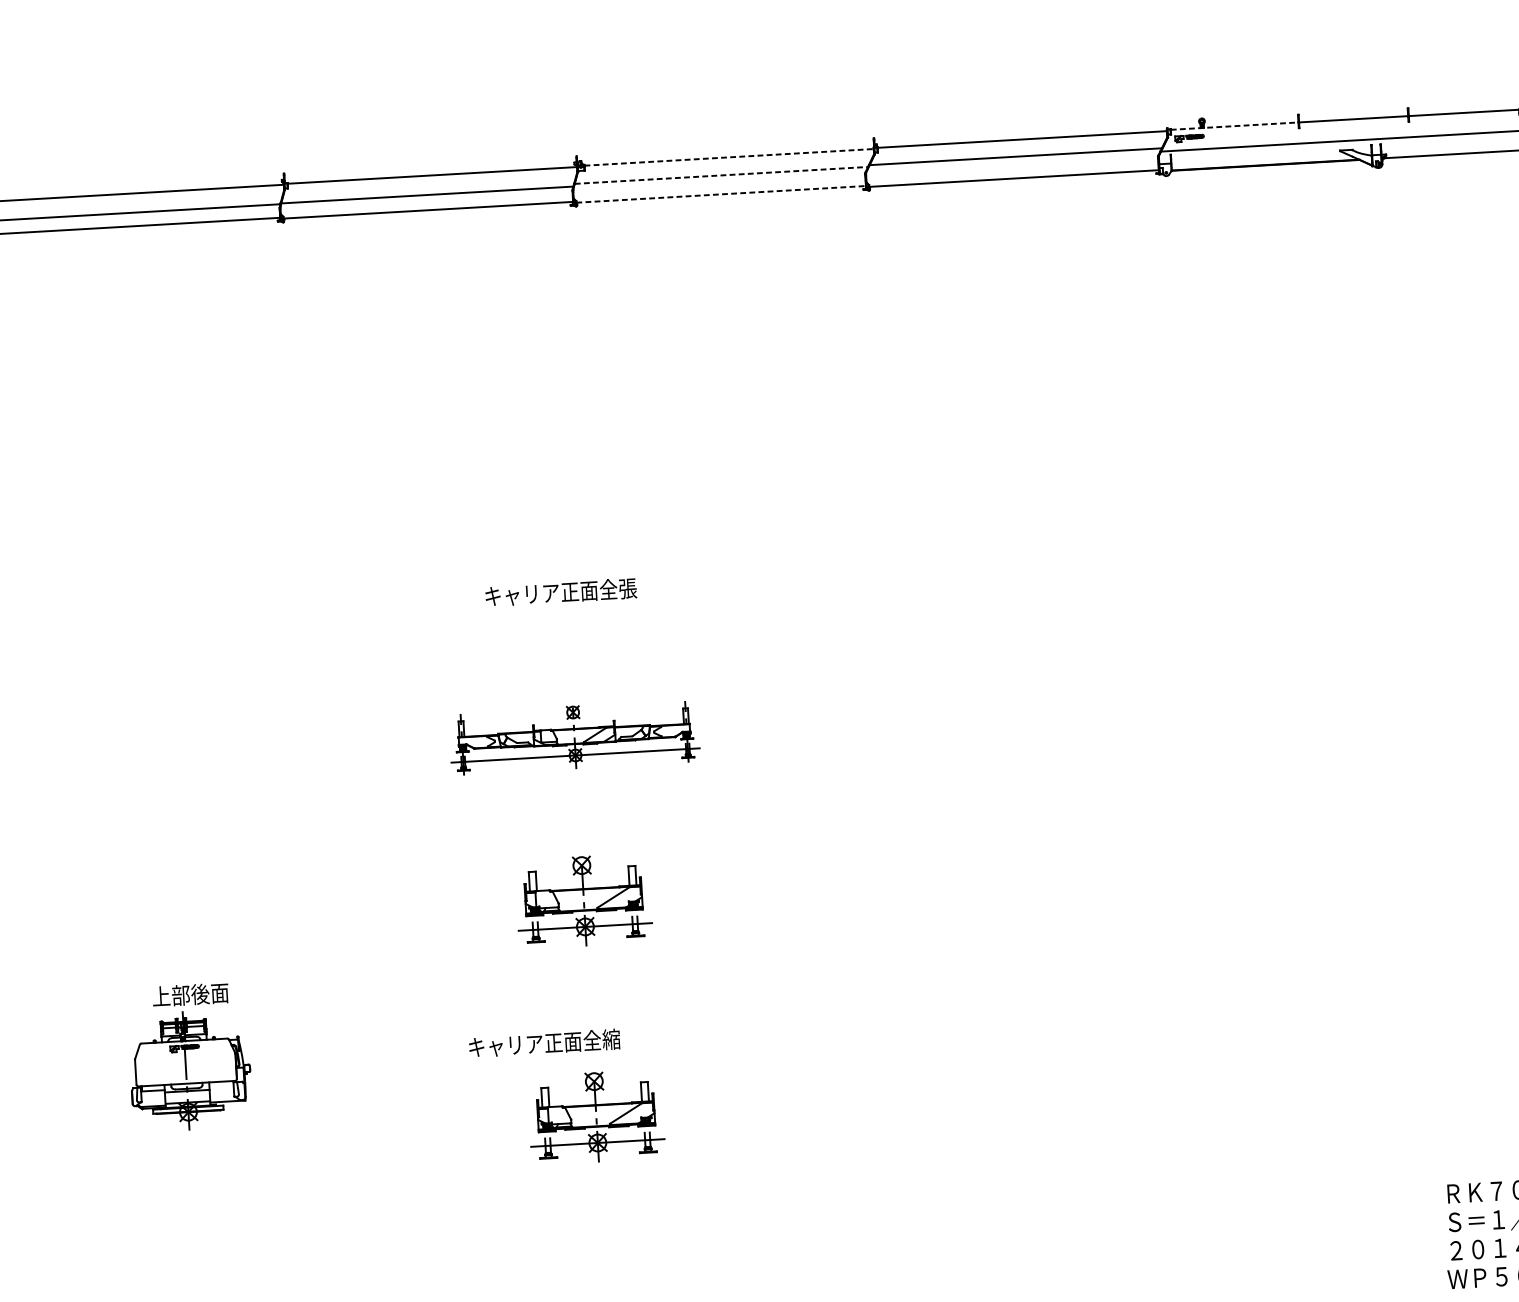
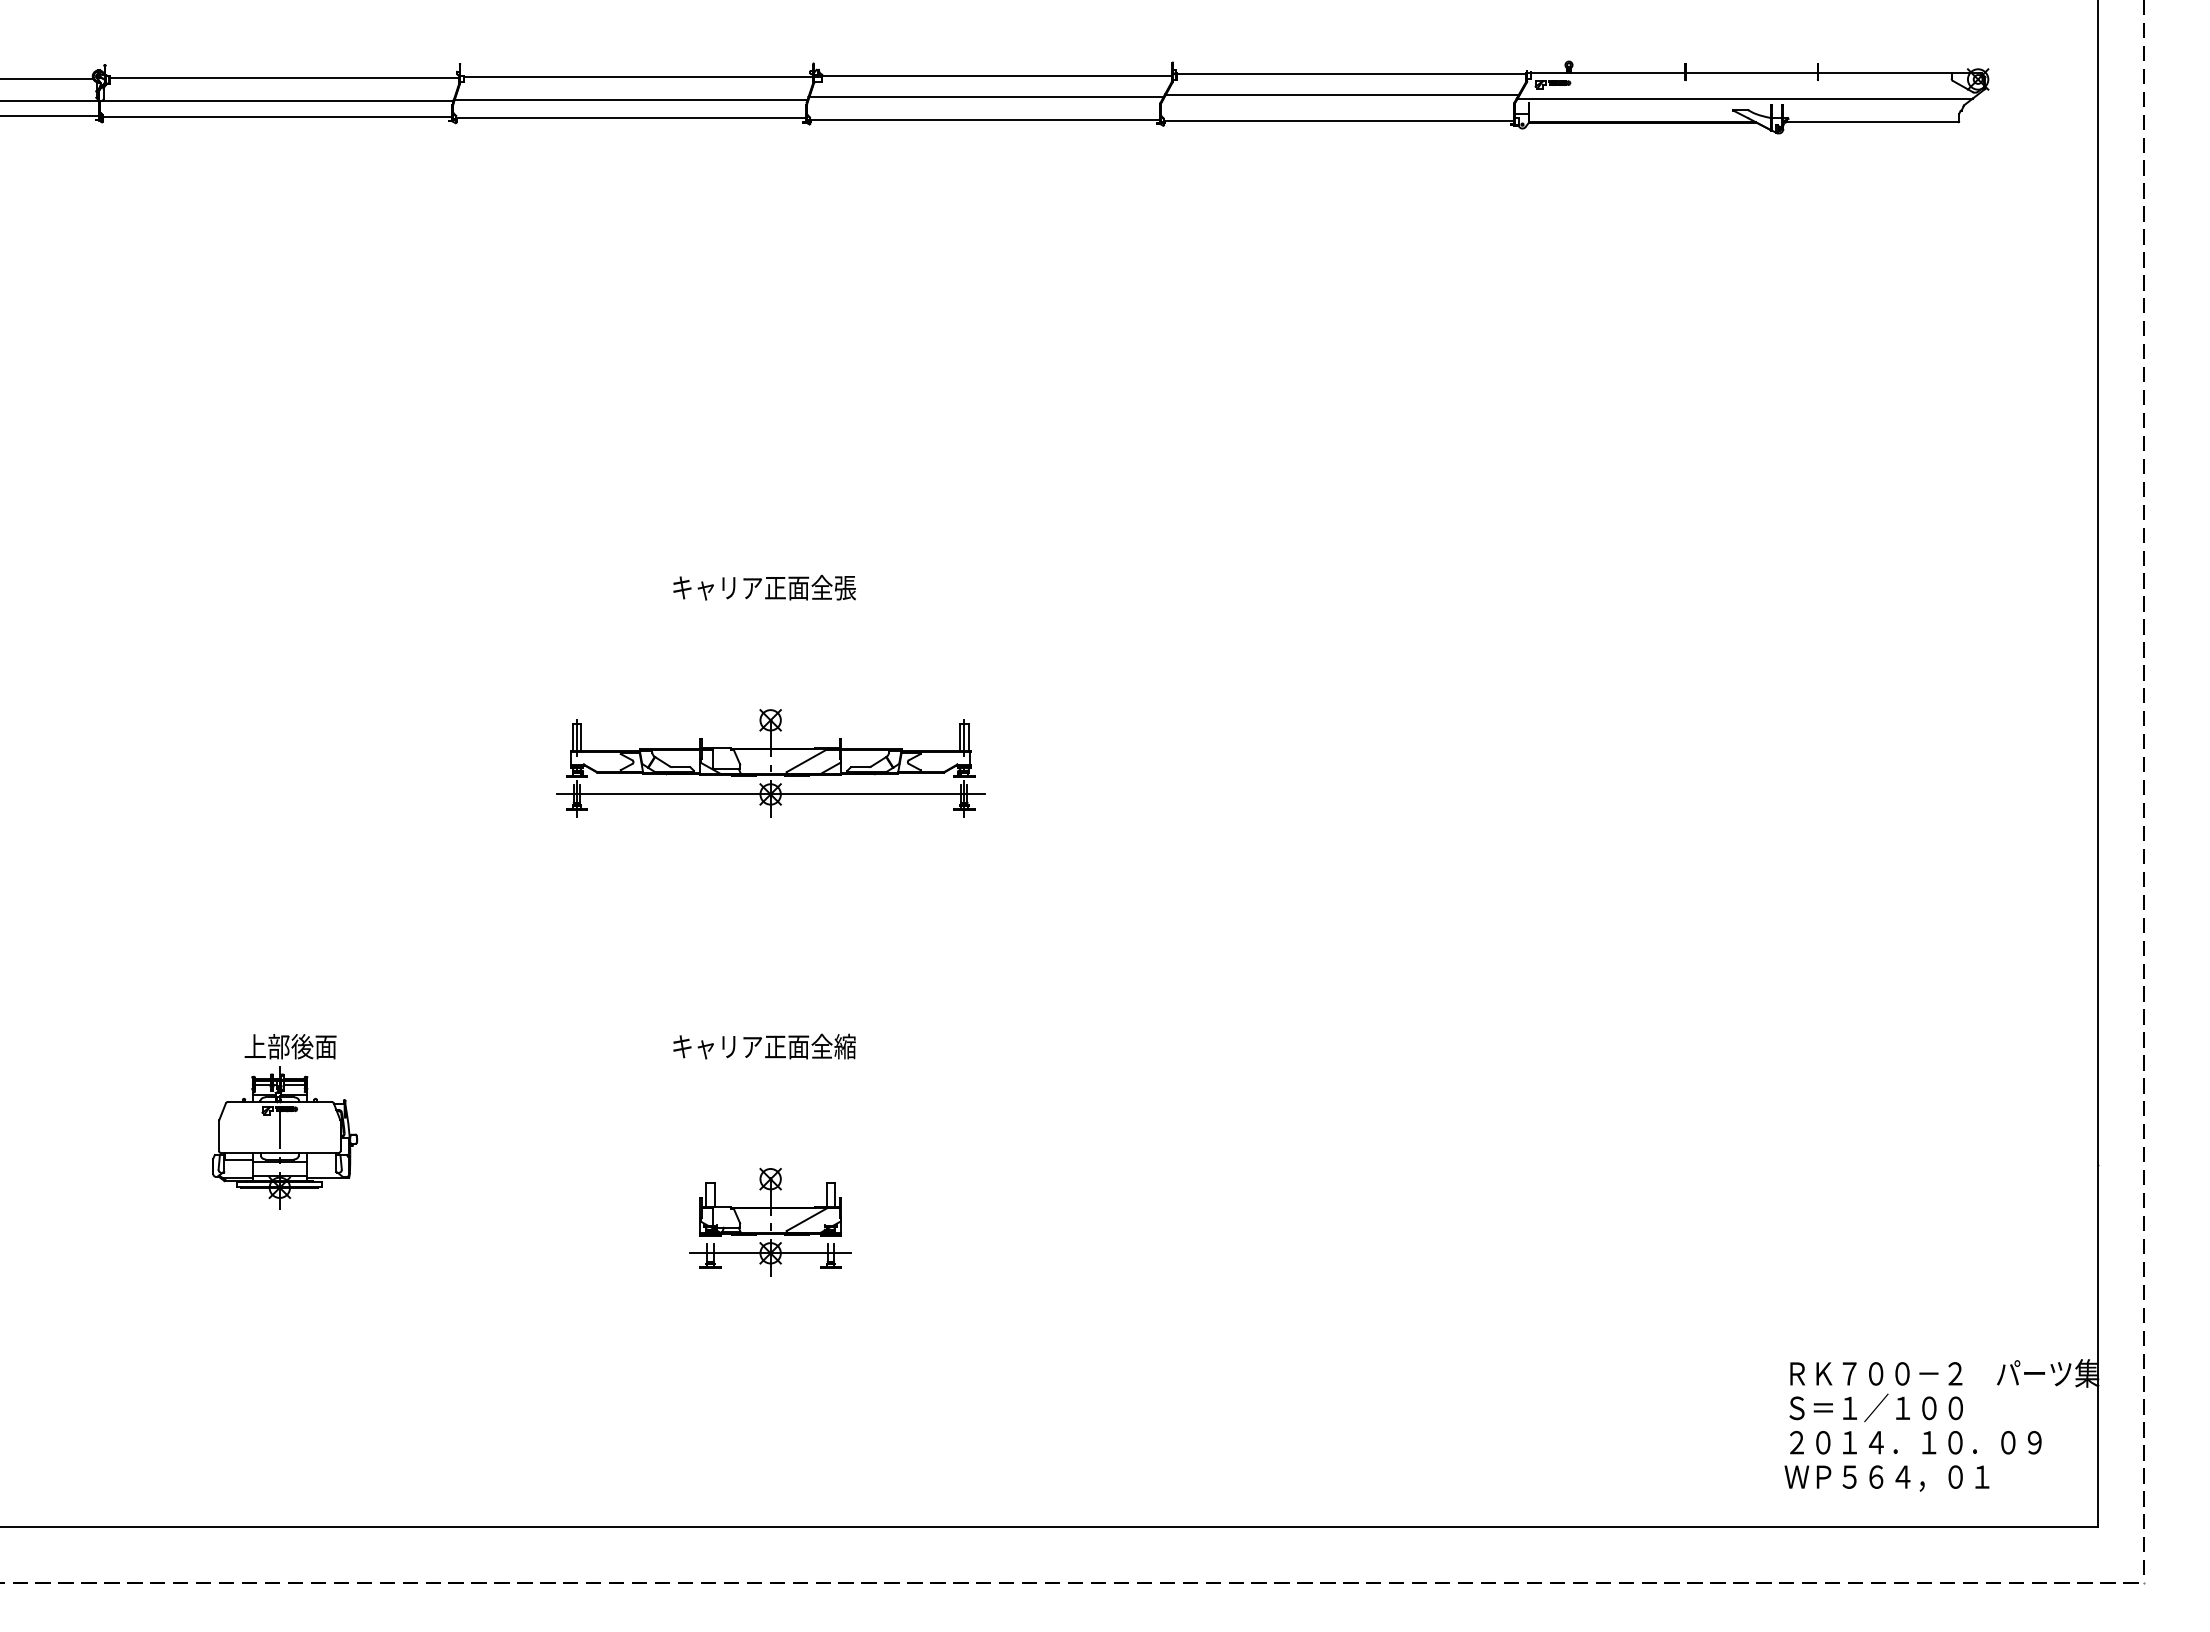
line: (1235, 126) -> (1608, 73), dashed -> solid
line: (729, 157) -> (997, 75), dashed -> solid
line: (722, 175) -> (987, 96), dashed -> solid
line: (721, 194) -> (985, 119), dashed -> solid
part: (574, 737) -> (770, 763), size x1.43
part: (583, 900) -> (770, 960), removed
text: (544, 1043) -> (764, 1046), moved

